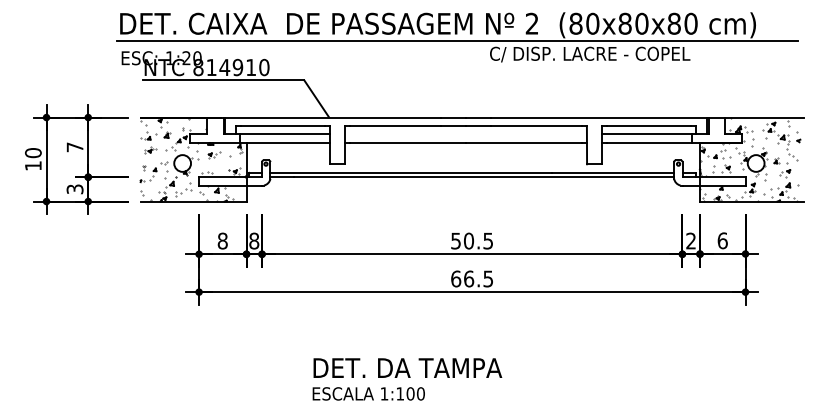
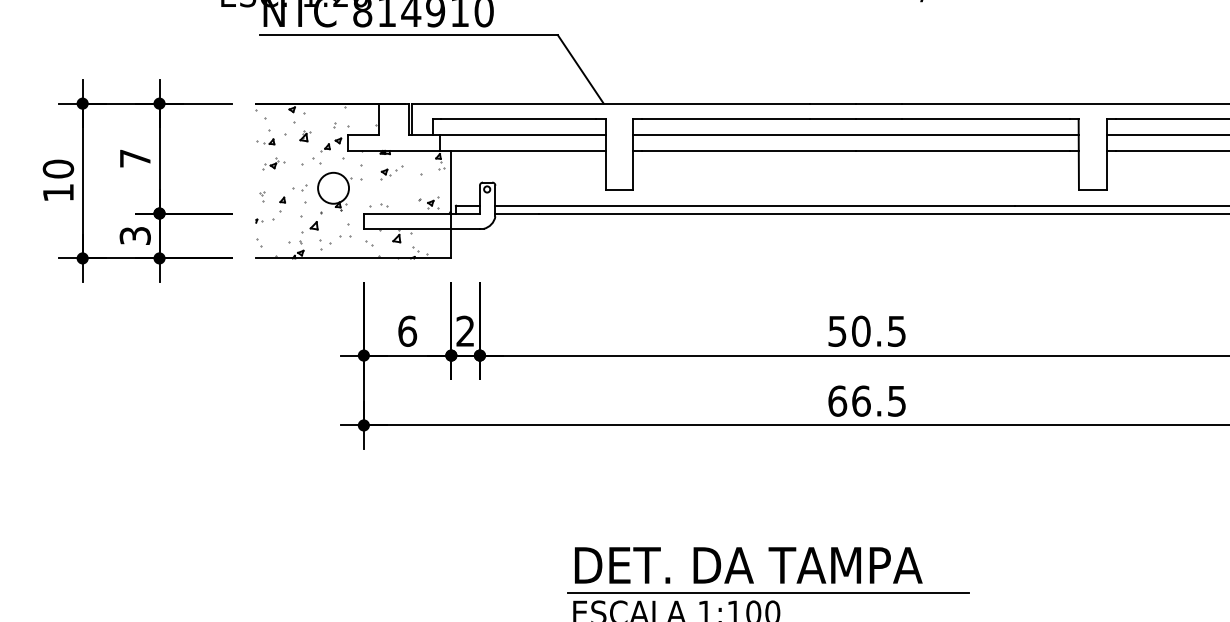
line: (465, 134) -> (854, 134), added
text: (222, 240) -> (407, 330), 8 -> 6
text: (254, 240) -> (465, 330), 8 -> 2
line: (418, 382) -> (768, 591), added

